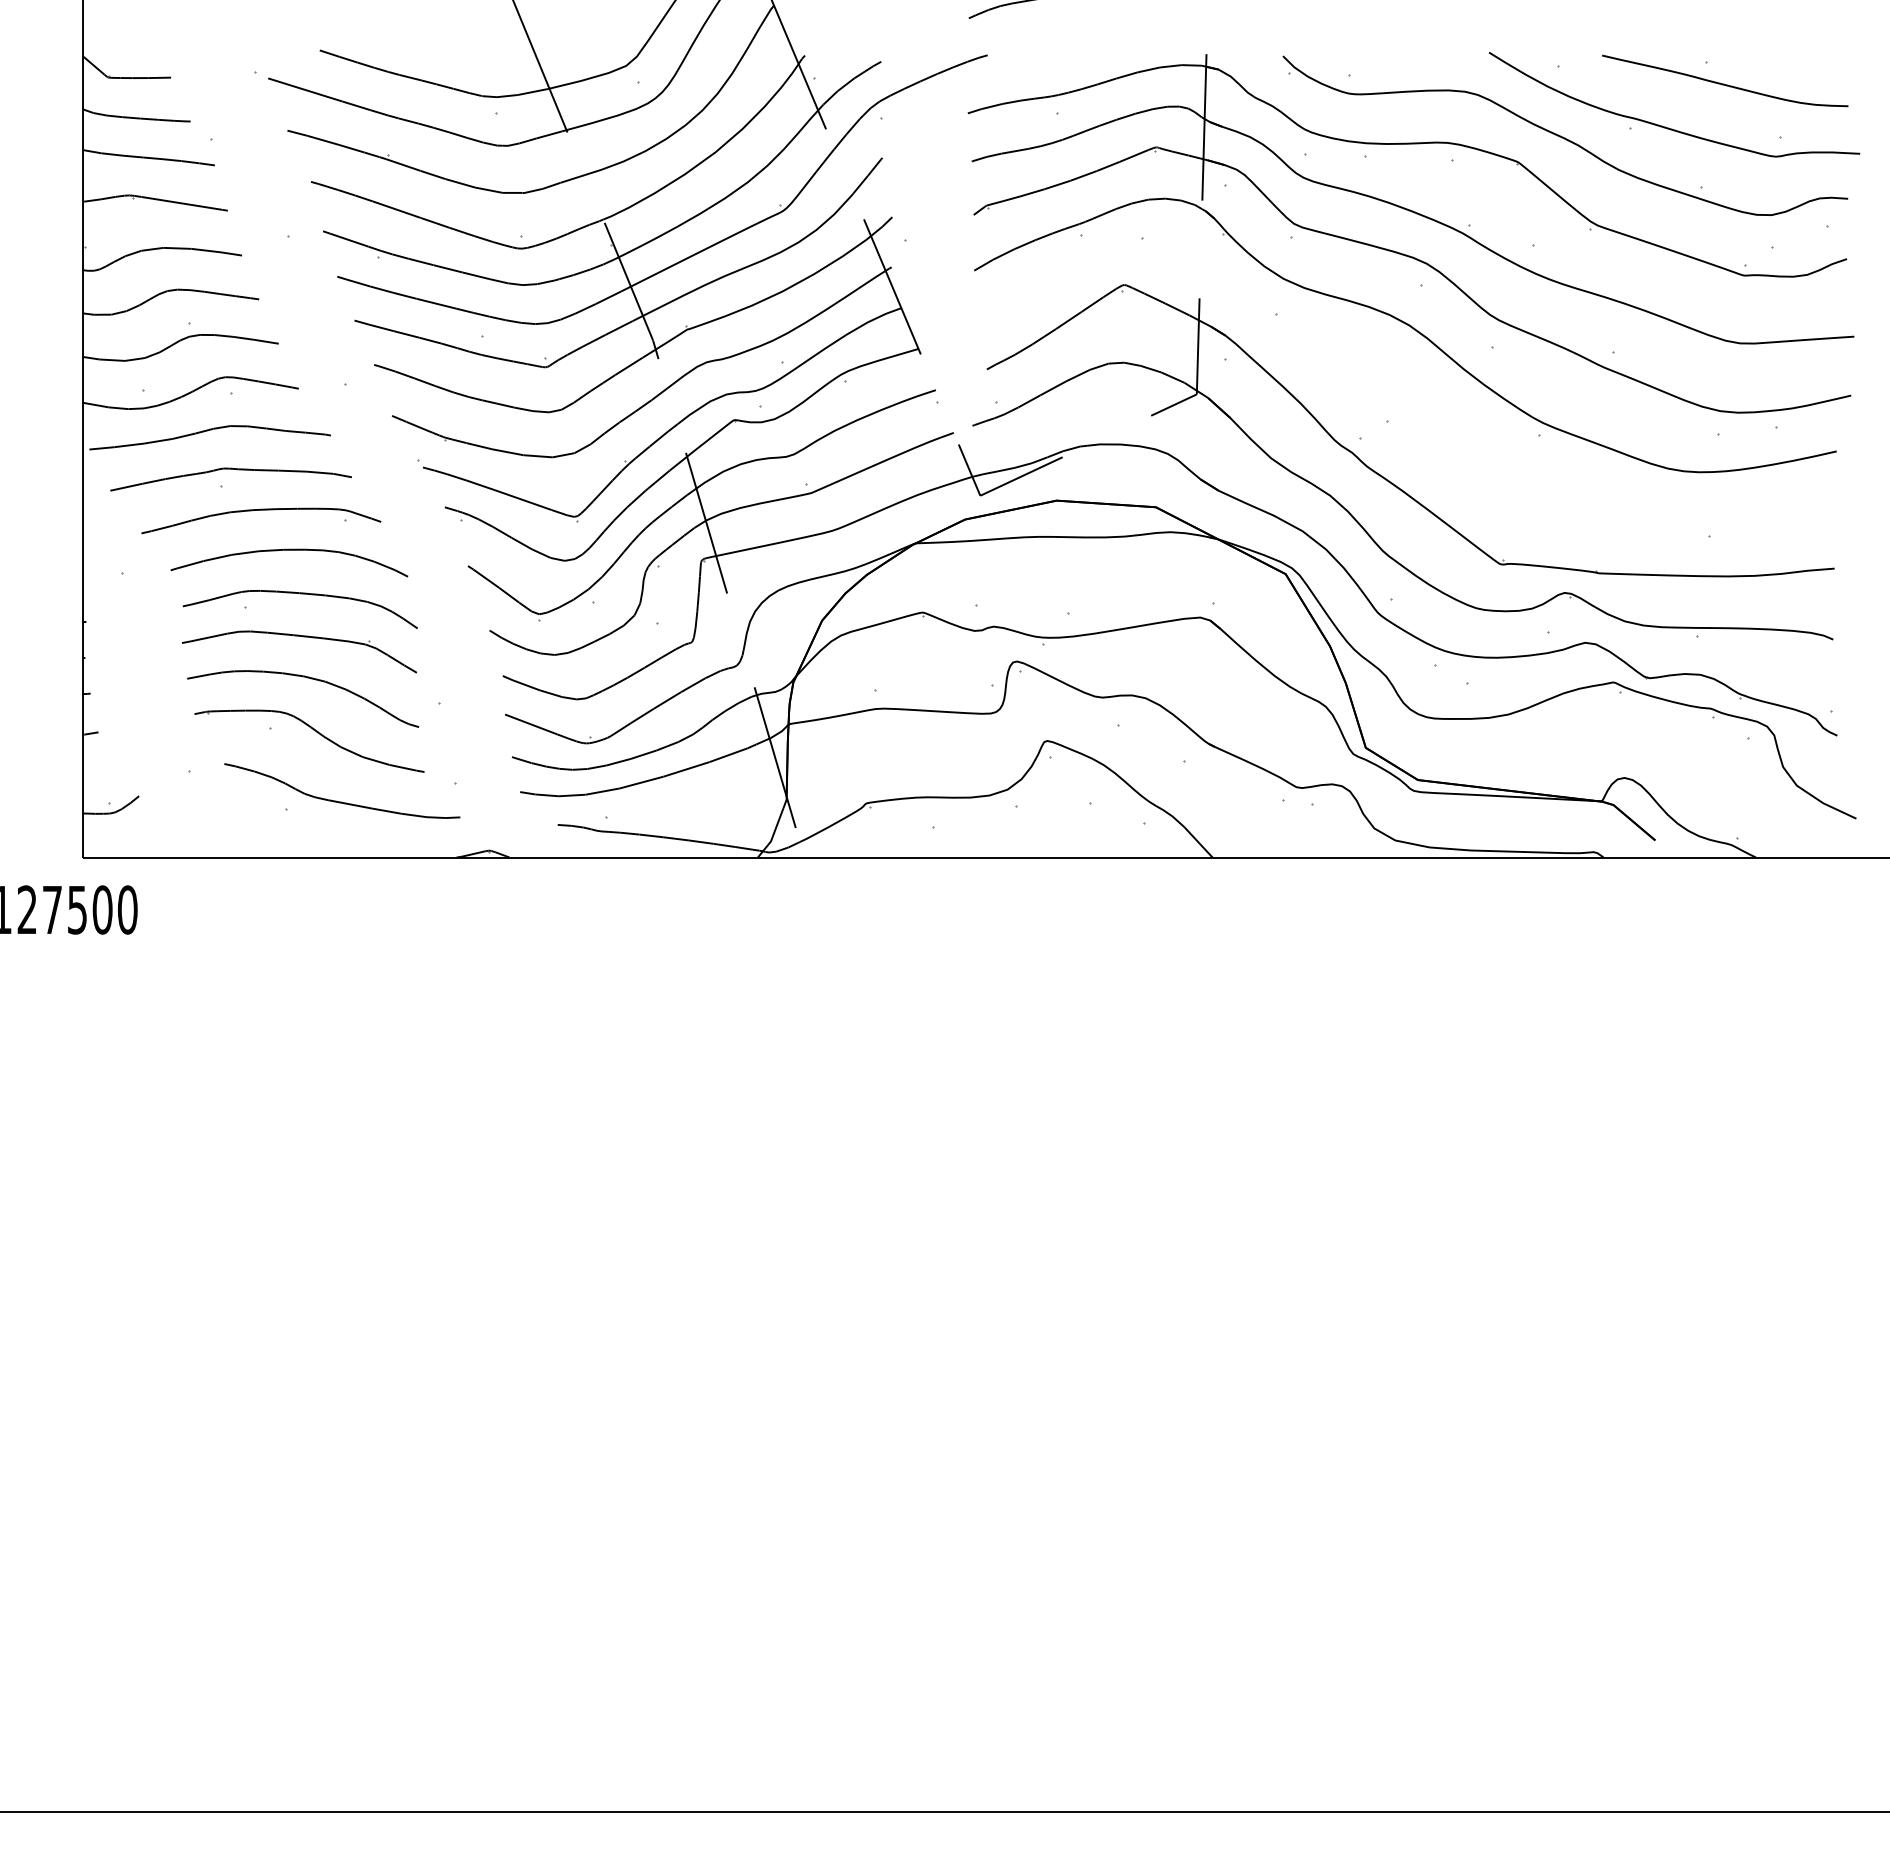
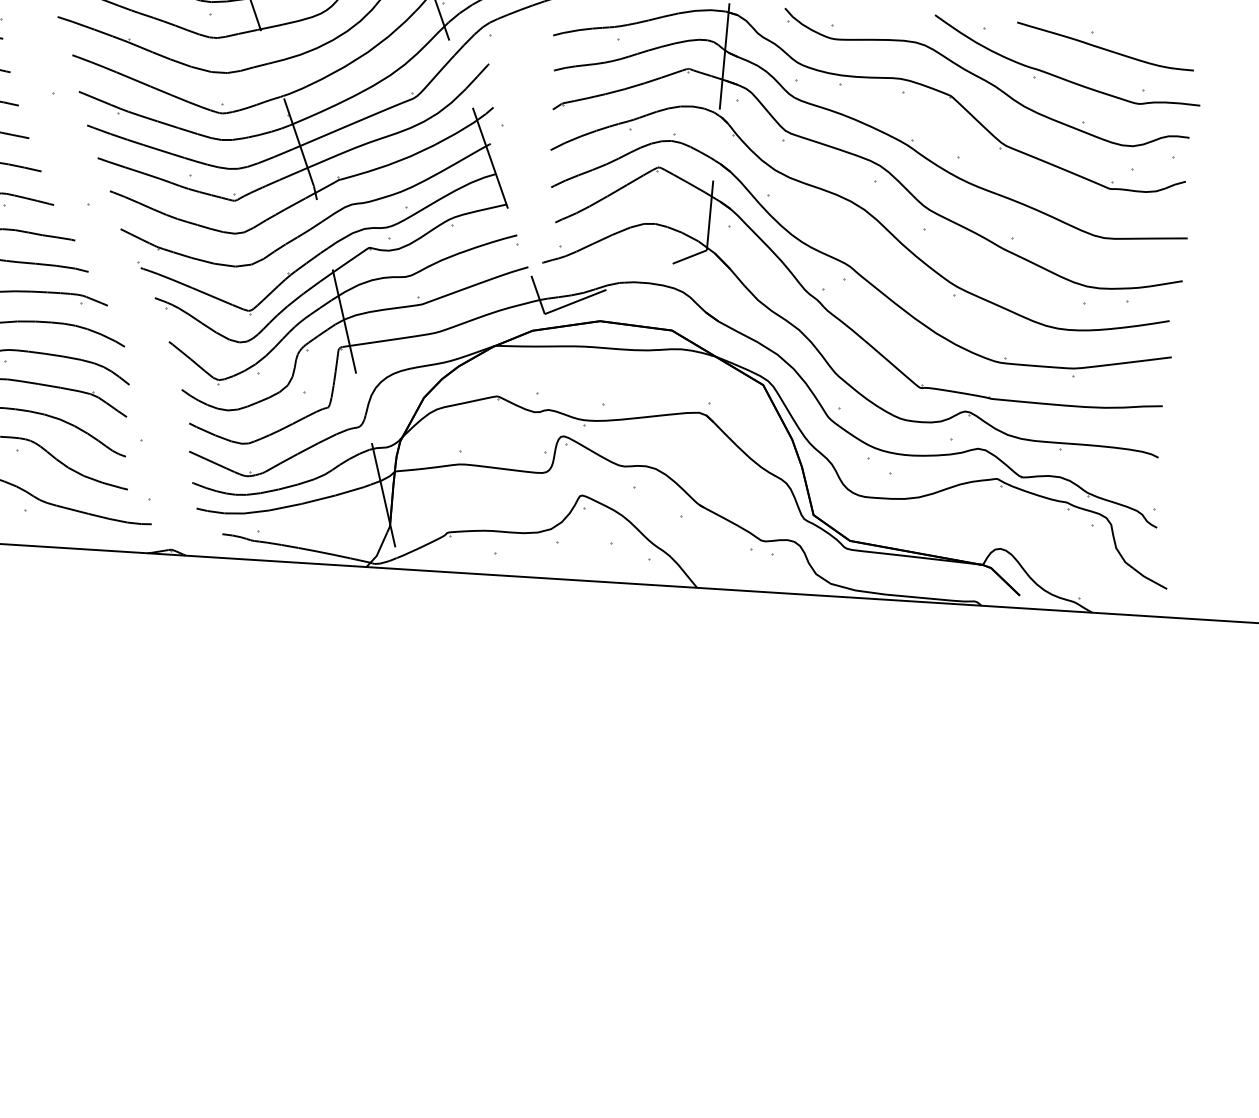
part: (1396, 404) -> (851, 266), added

